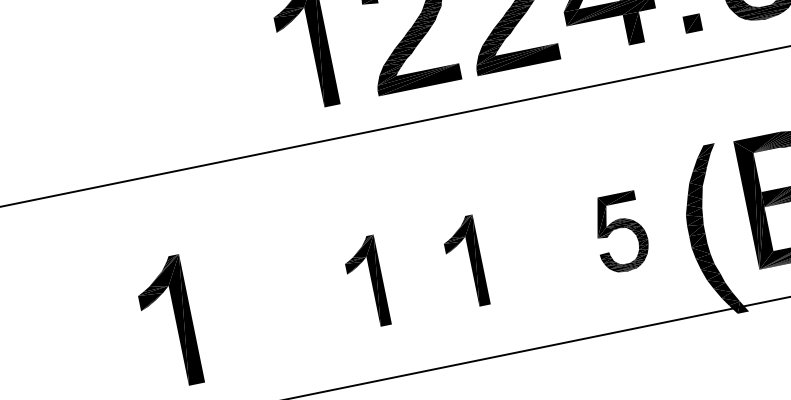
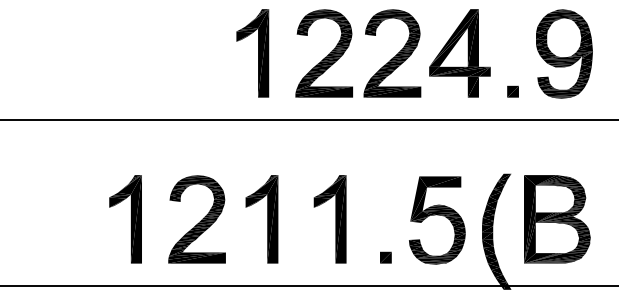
part: (621, 232) -> (437, 220), size x1.67
part: (464, 263) -> (329, 219), size x1.43
part: (365, 283) -> (261, 219), size x1.43
part: (556, 301) -> (385, 257), added
part: (271, 302) -> (196, 219), added

